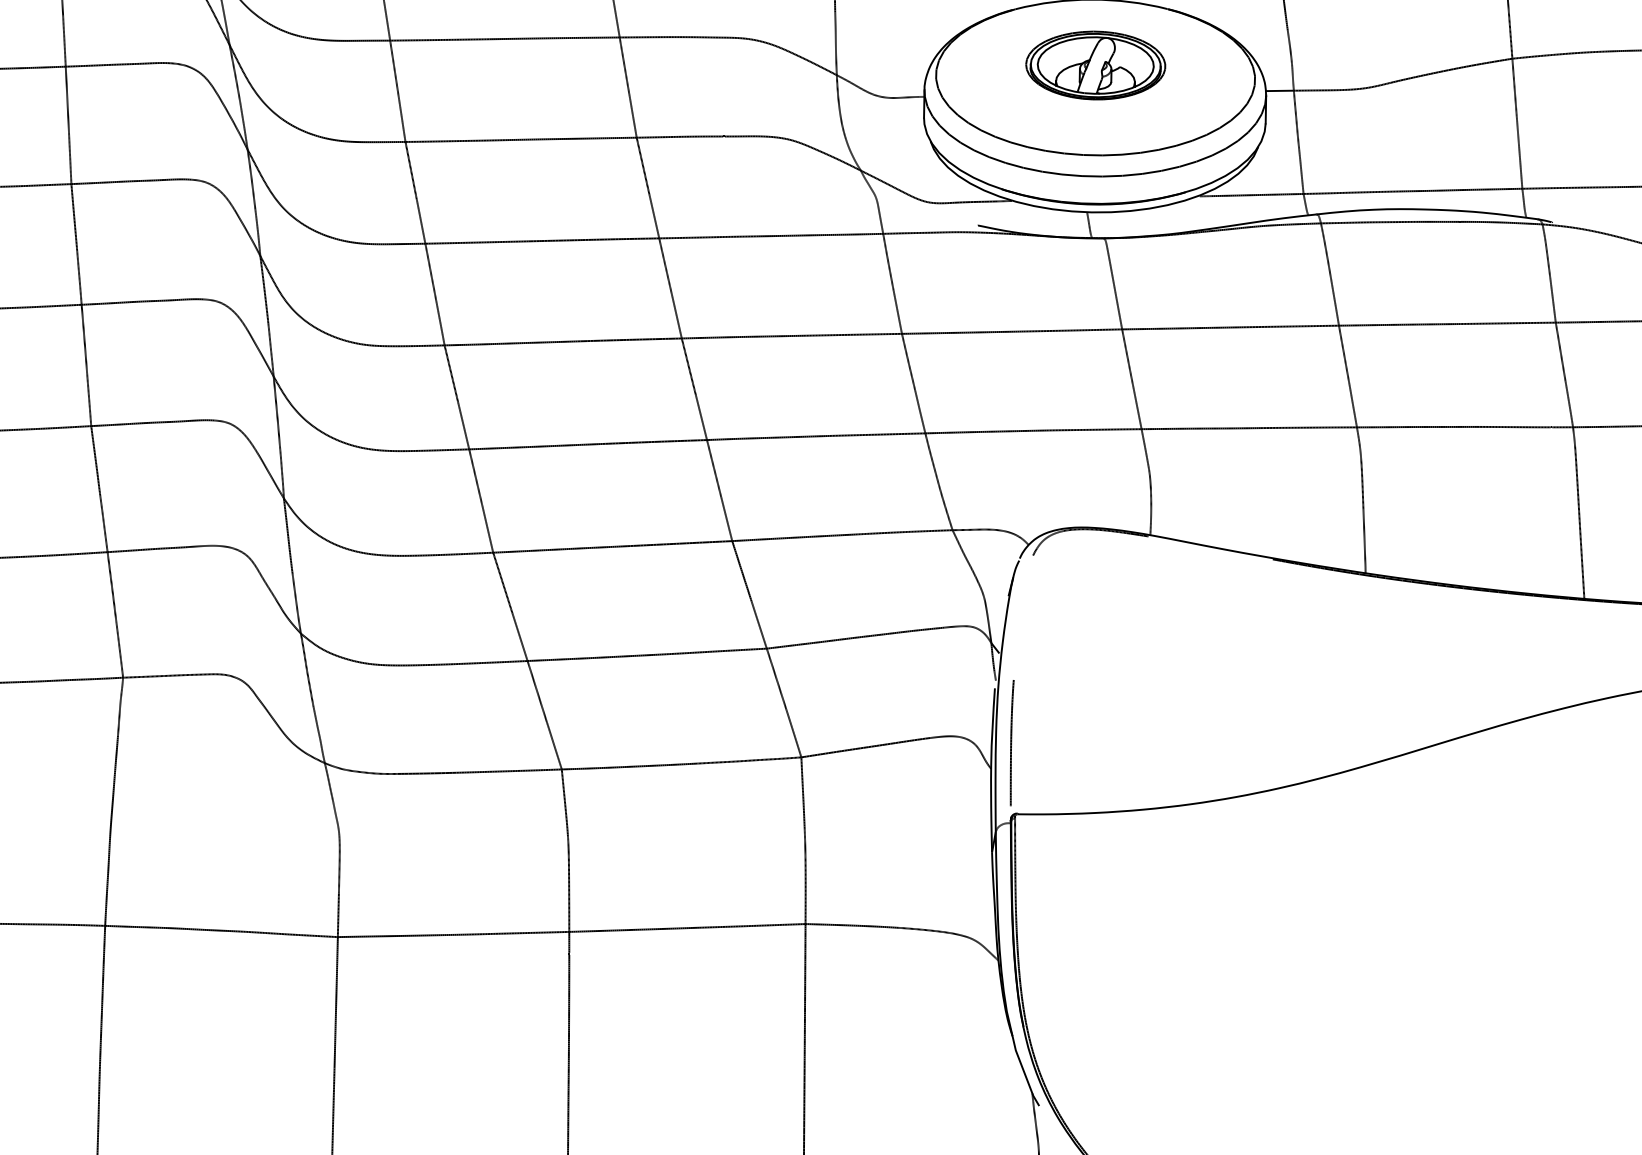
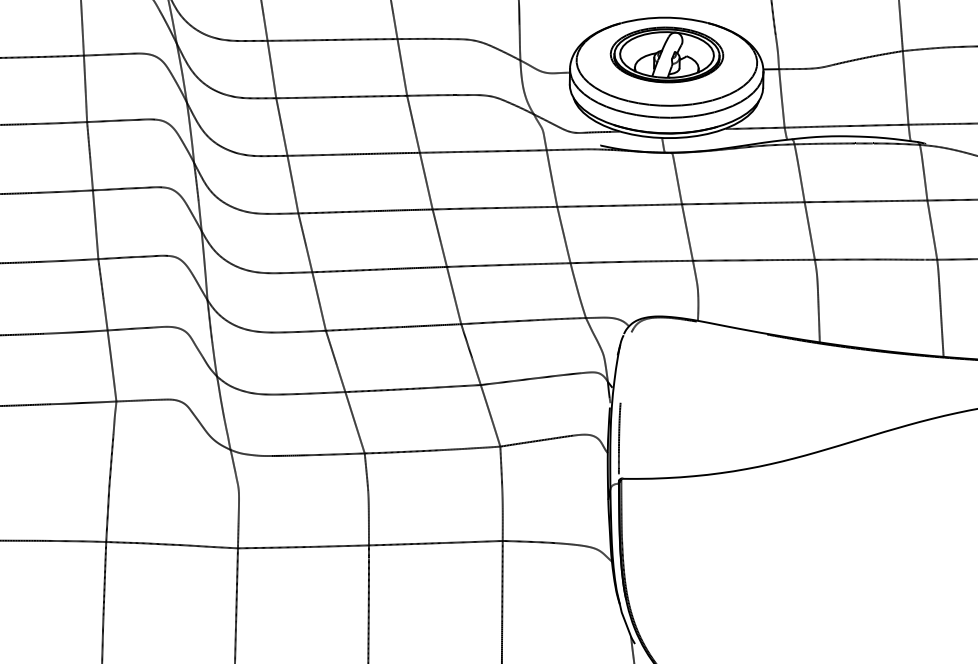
part: (1094, 64) -> (666, 54), size x1.43

